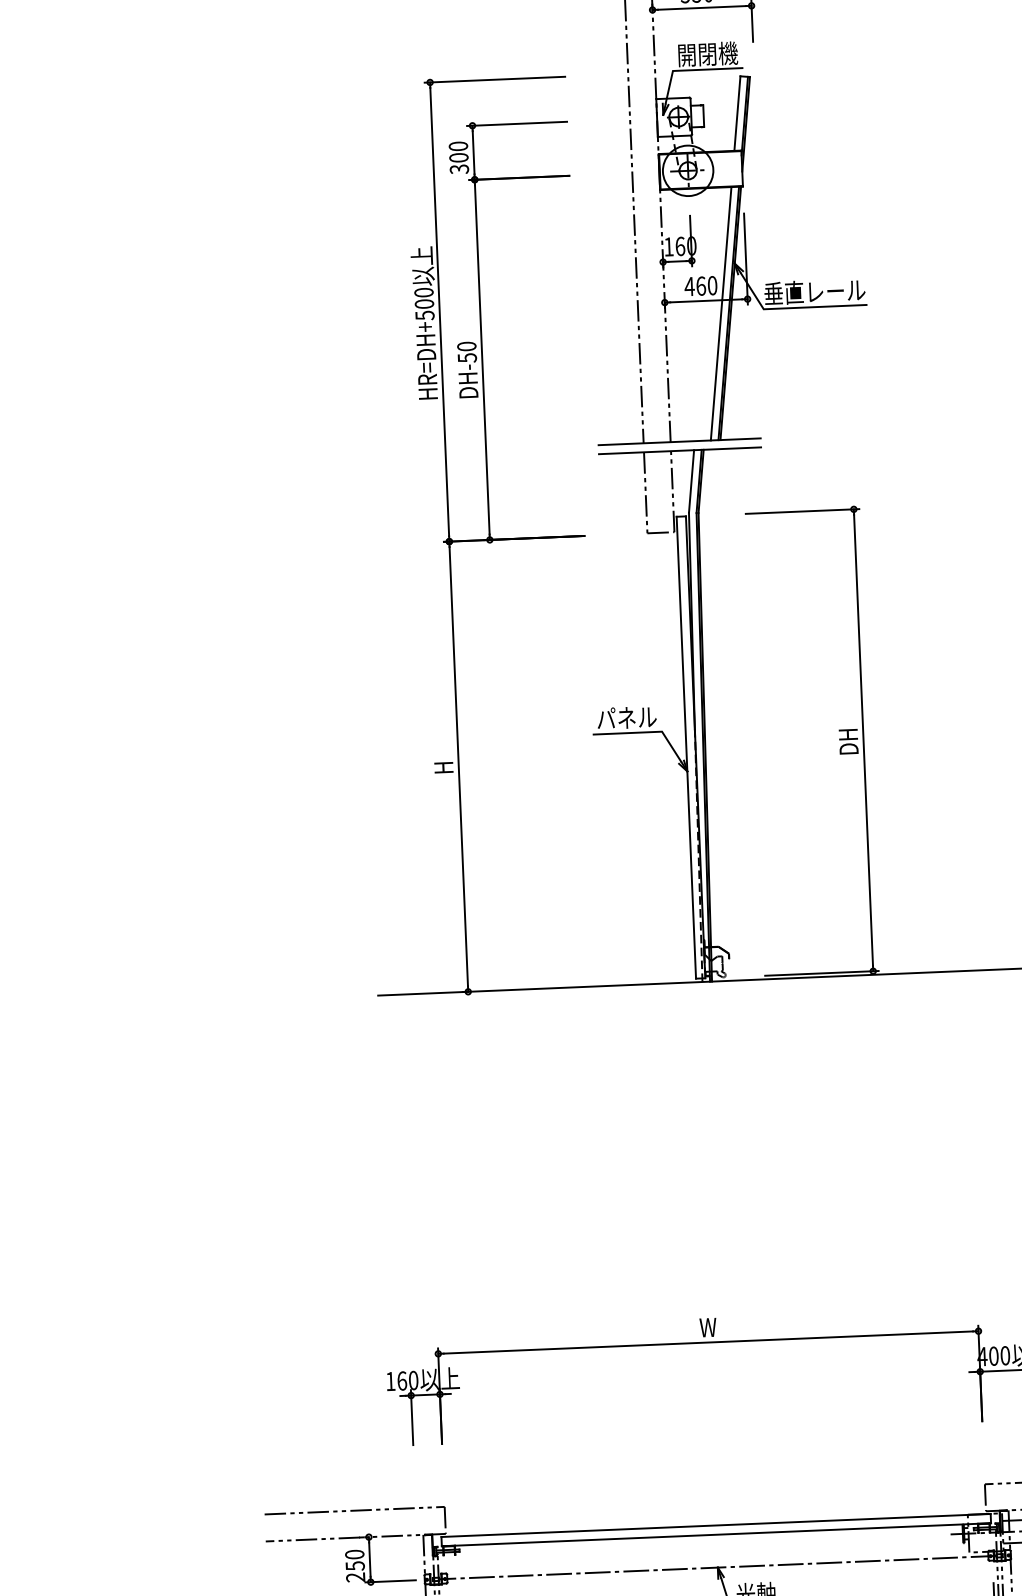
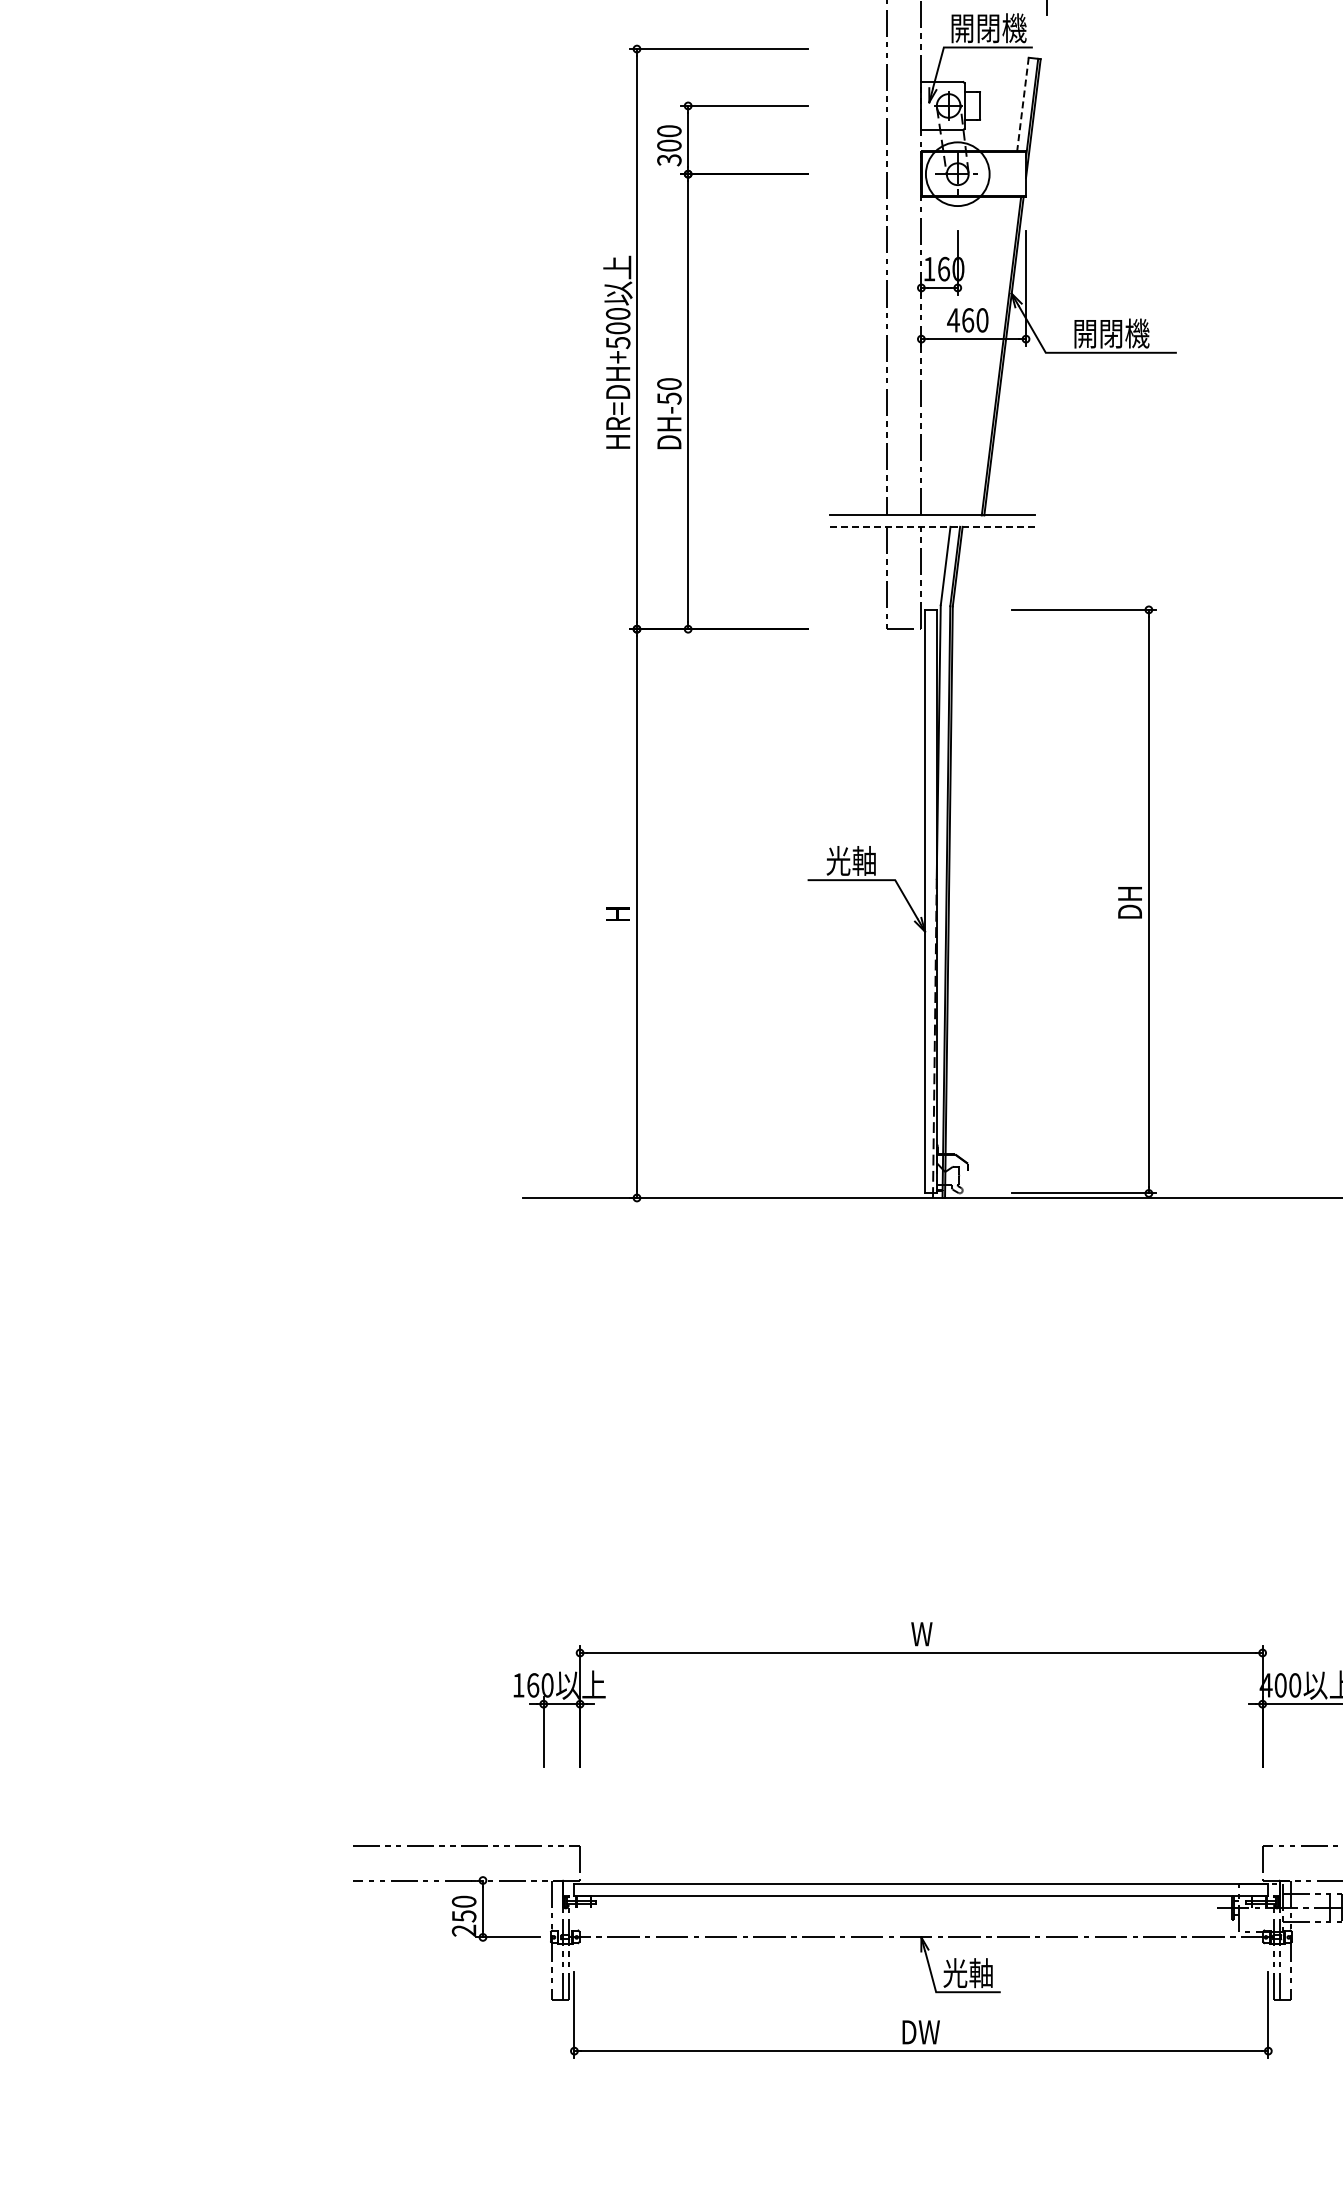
line: (737, 114) -> (1022, 105), solid -> dashed
text: (814, 291) -> (1110, 333), 垂直レール -> 開閉機
line: (720, 313) -> (991, 355), removed
line: (680, 450) -> (933, 526), solid -> dashed
text: (626, 717) -> (851, 860), パネル -> 光軸

